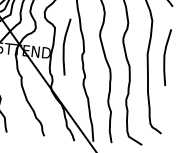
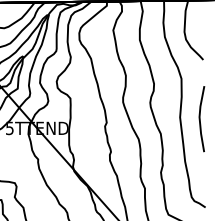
line: (64, 47) -> (83, 119), removed

